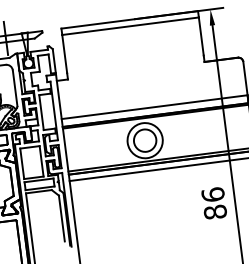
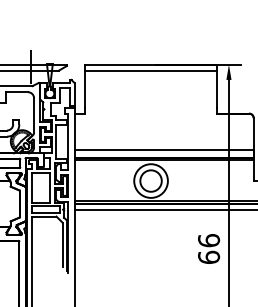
text: (214, 212) -> (208, 257), 86 -> 66

